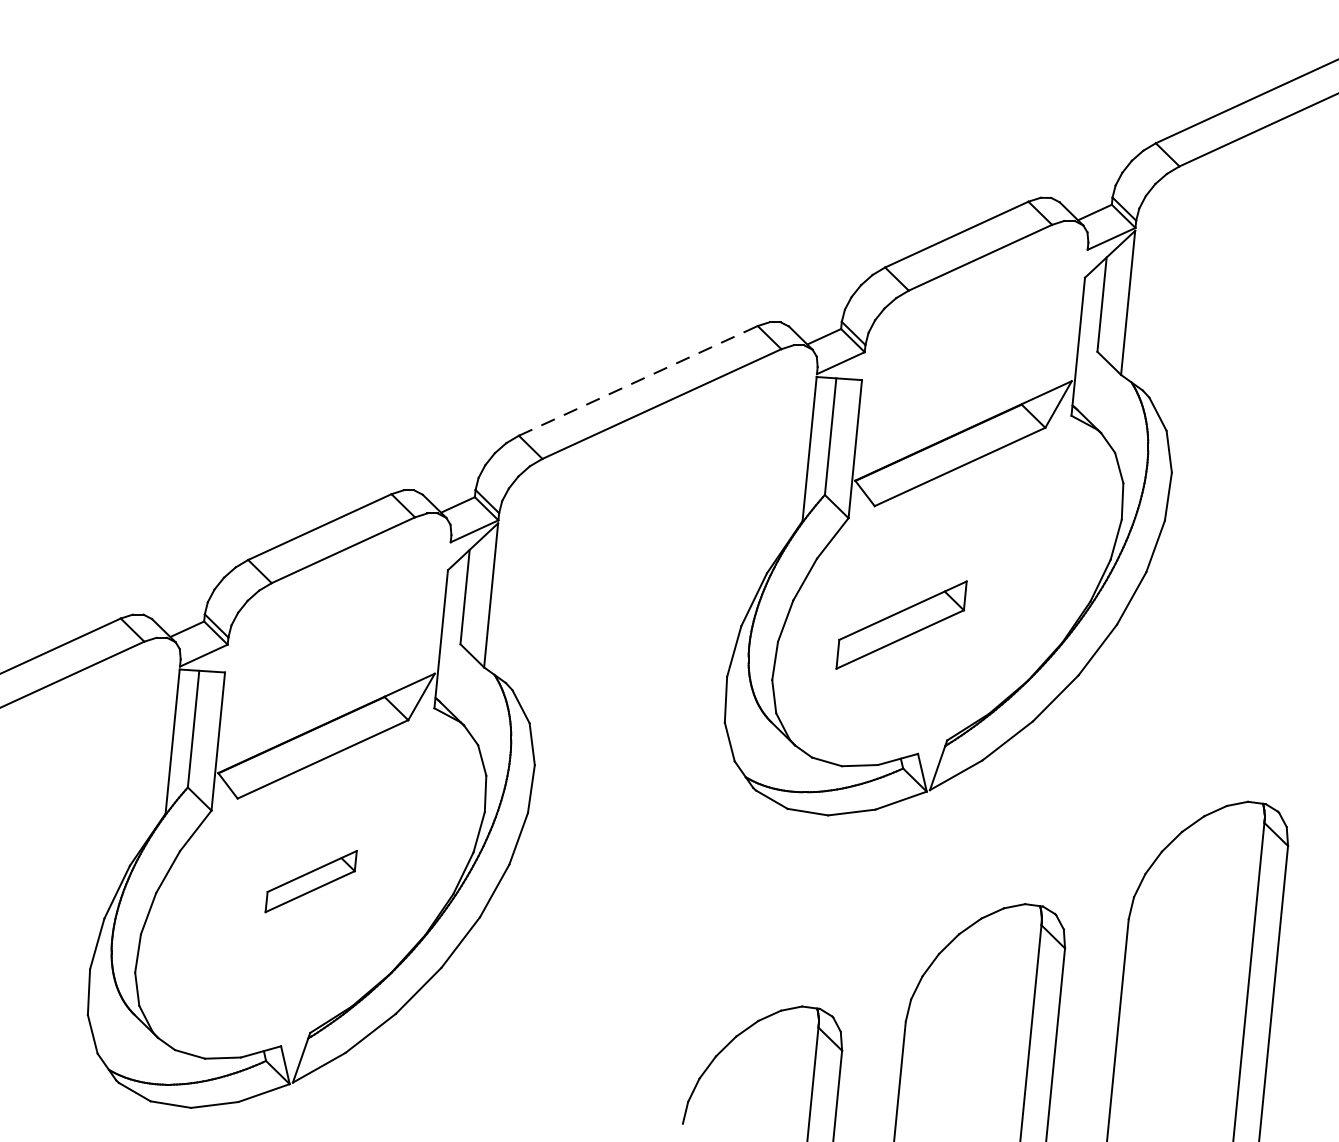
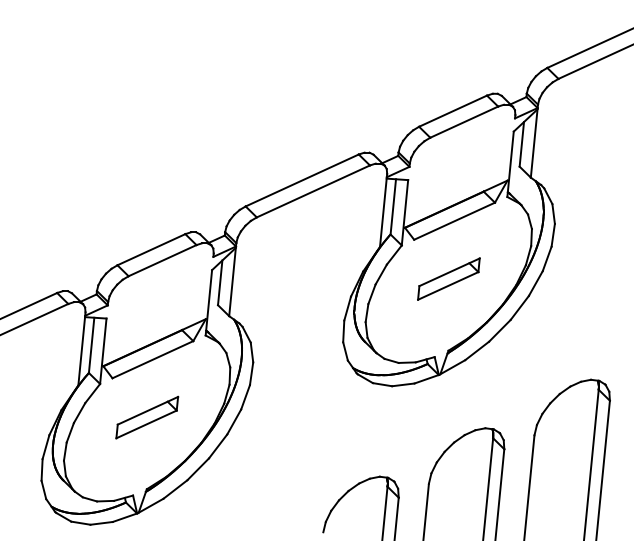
line: (638, 380) -> (302, 180), dashed -> solid
part: (900, 623) -> (448, 278), moved
part: (311, 881) -> (147, 417), size x1.43

